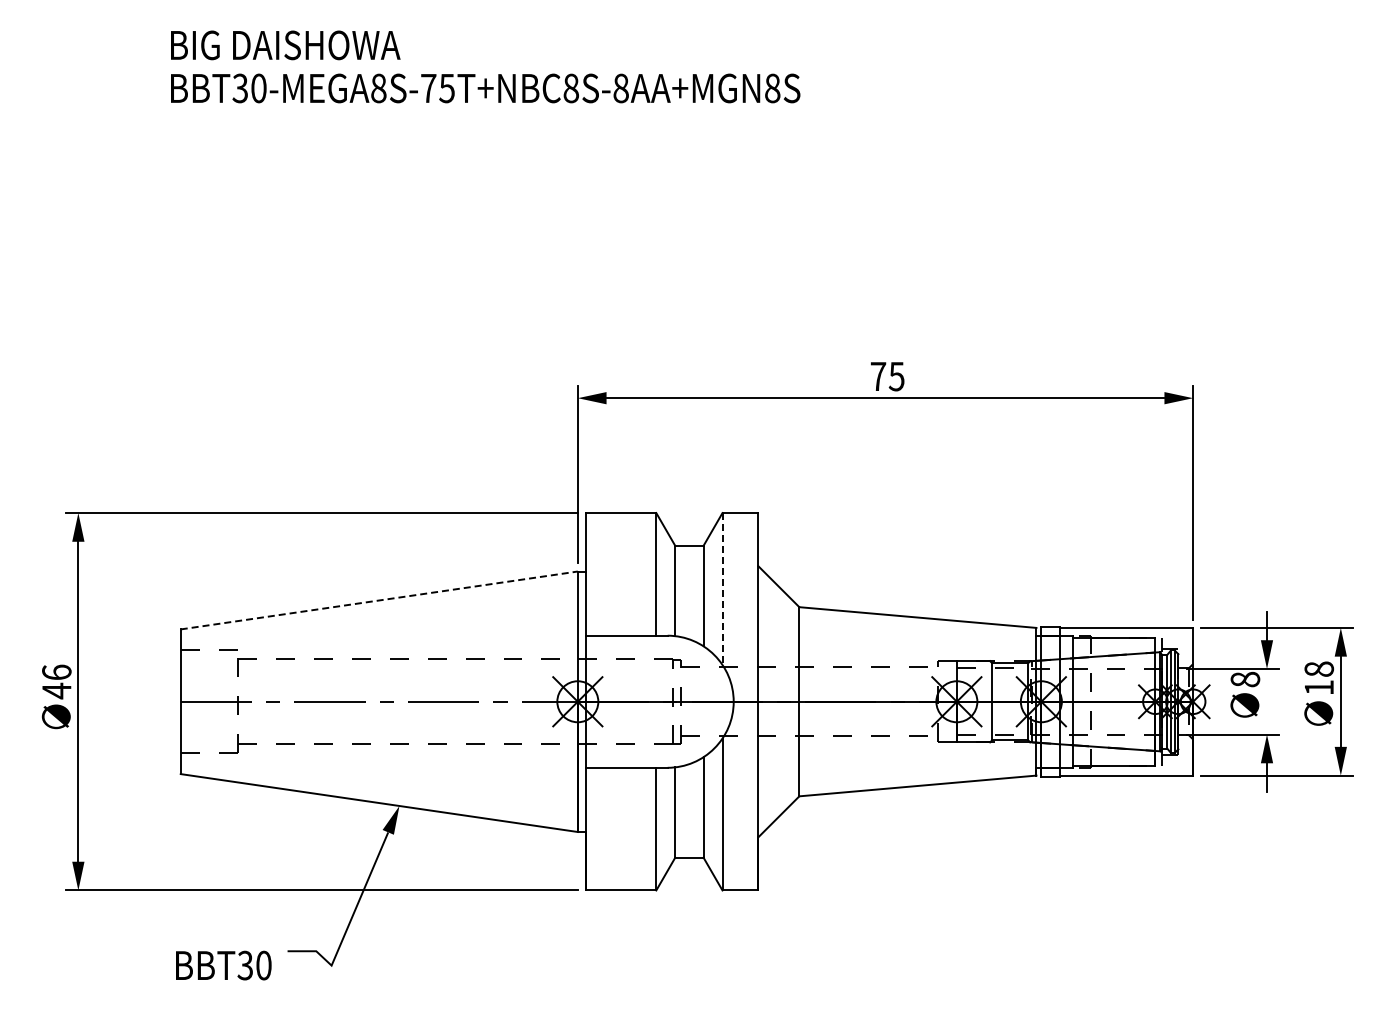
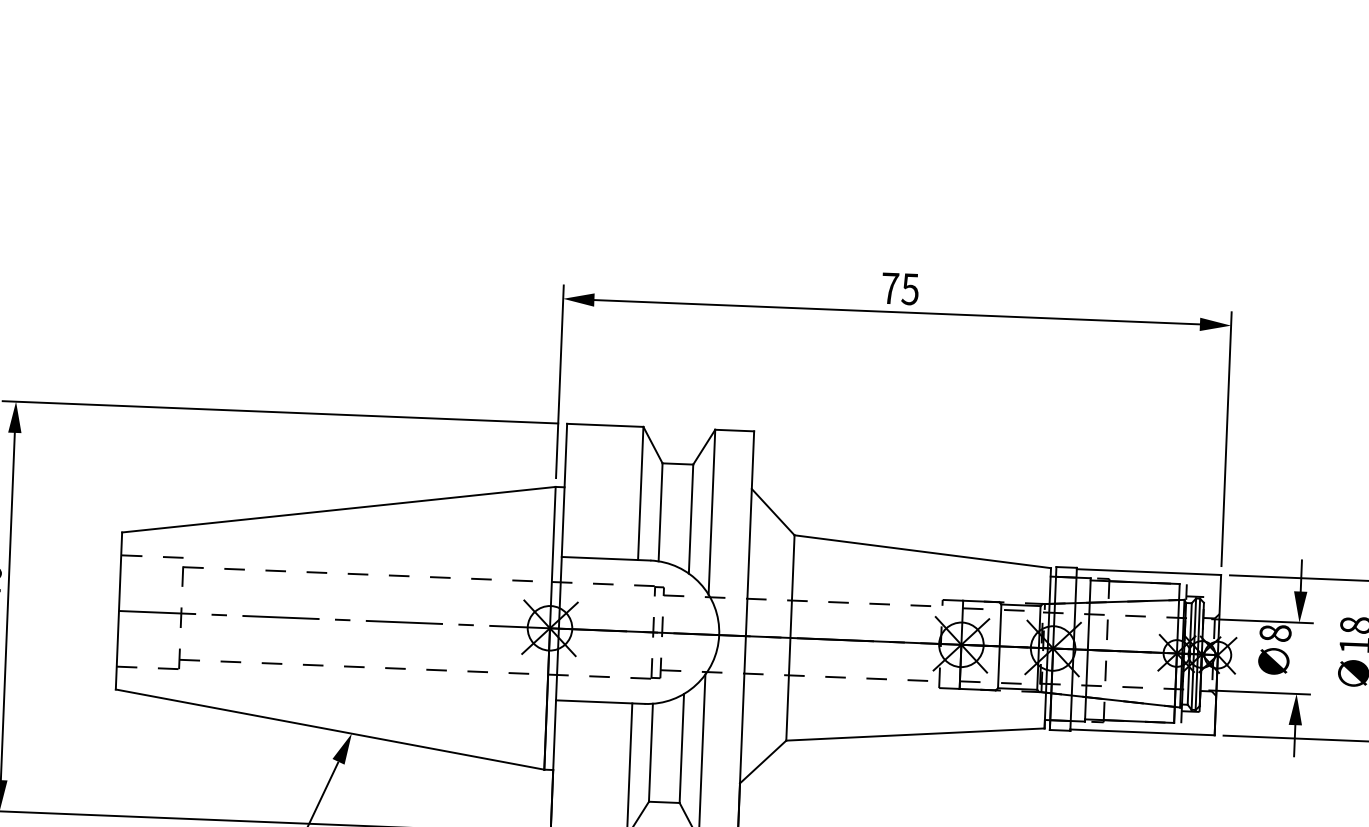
line: (722, 589) -> (711, 512), dashed -> solid
line: (379, 600) -> (339, 509), dashed -> solid

